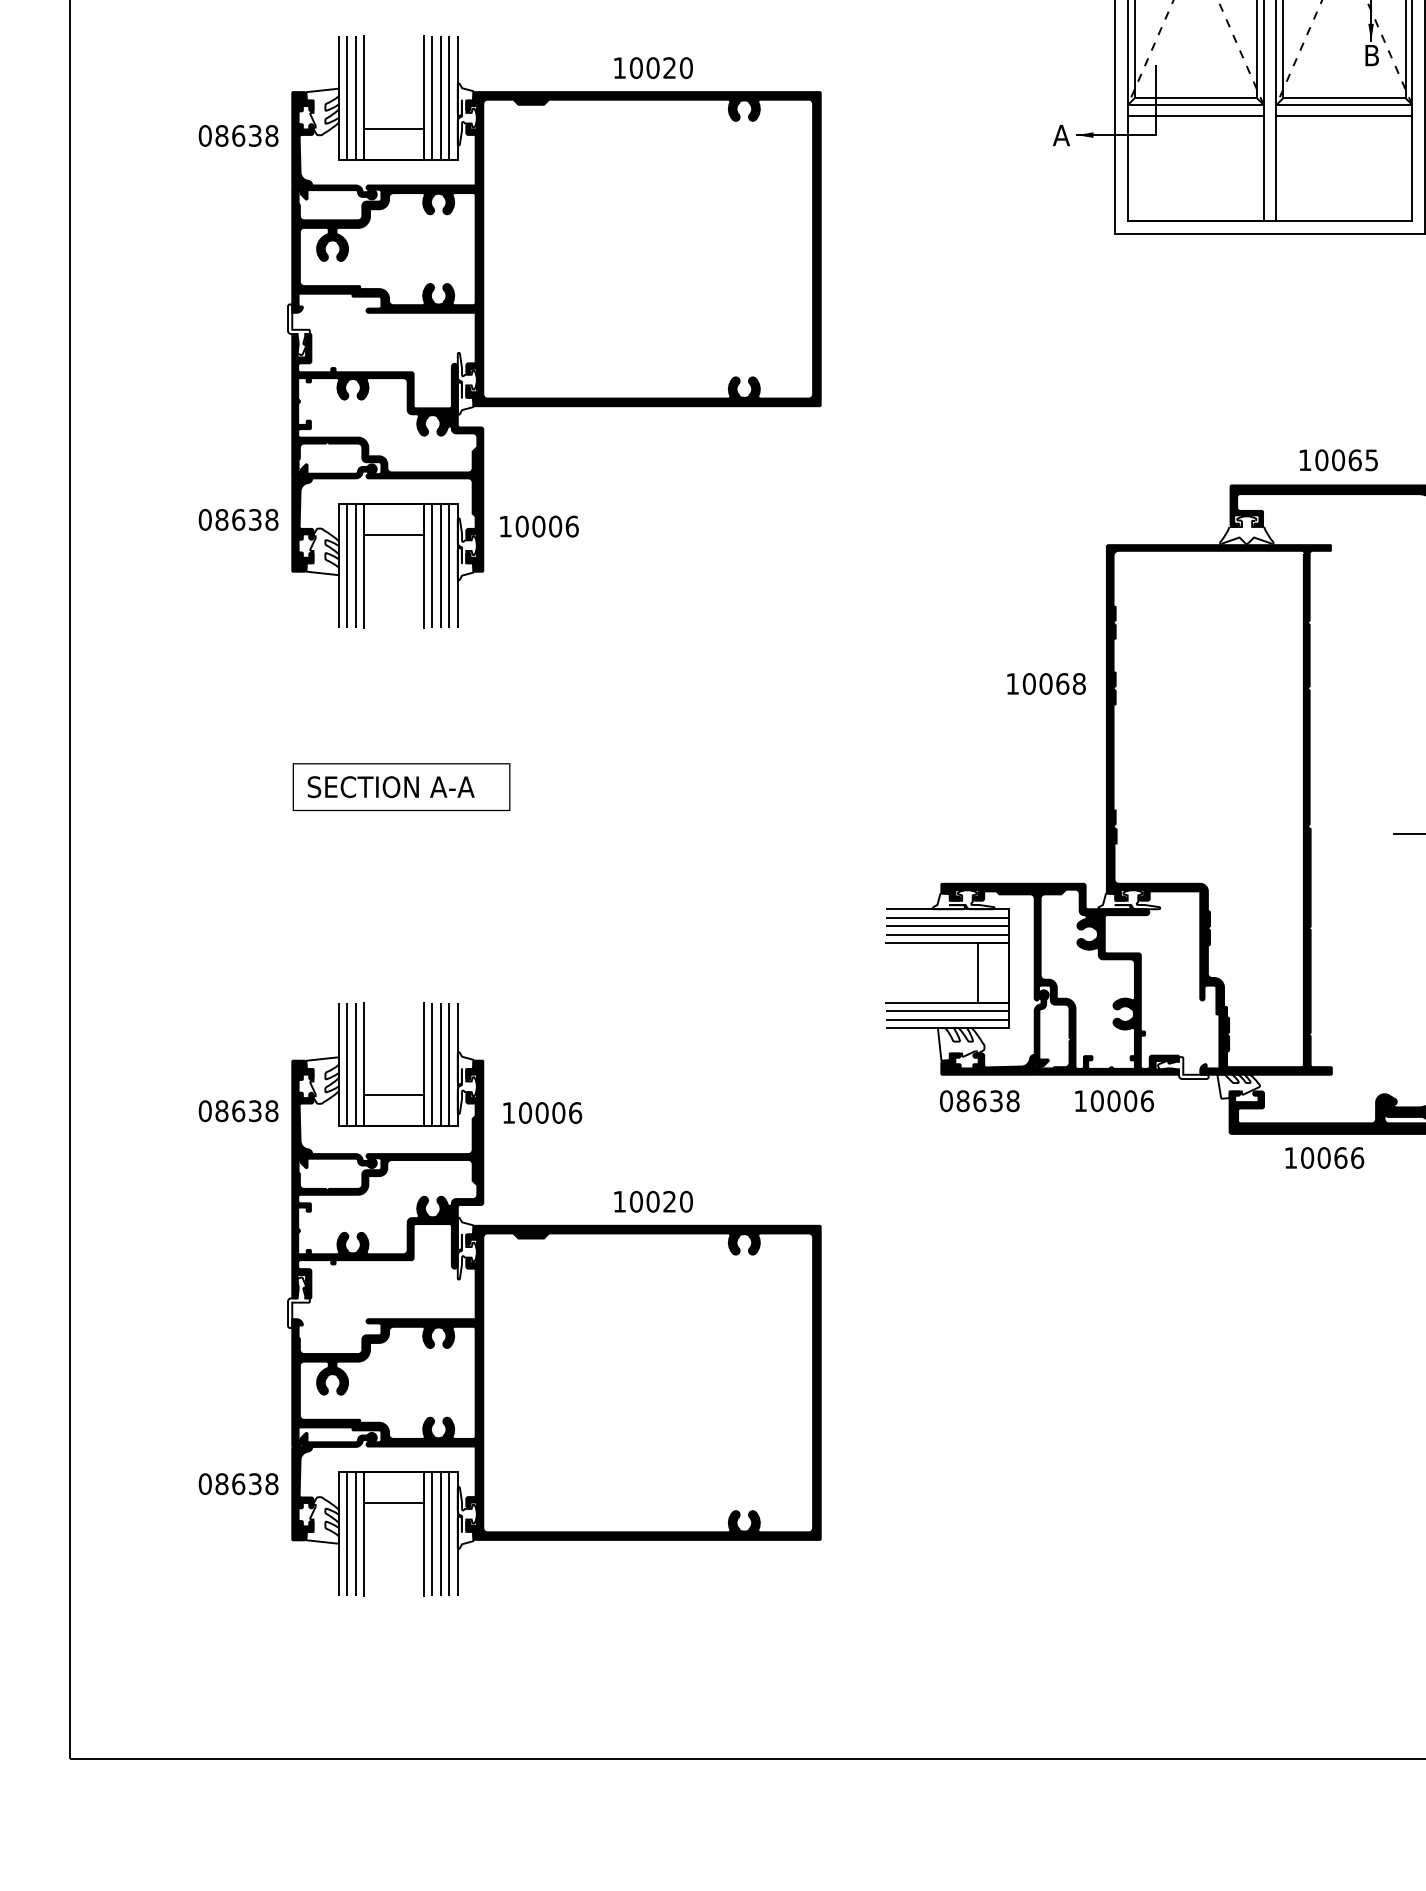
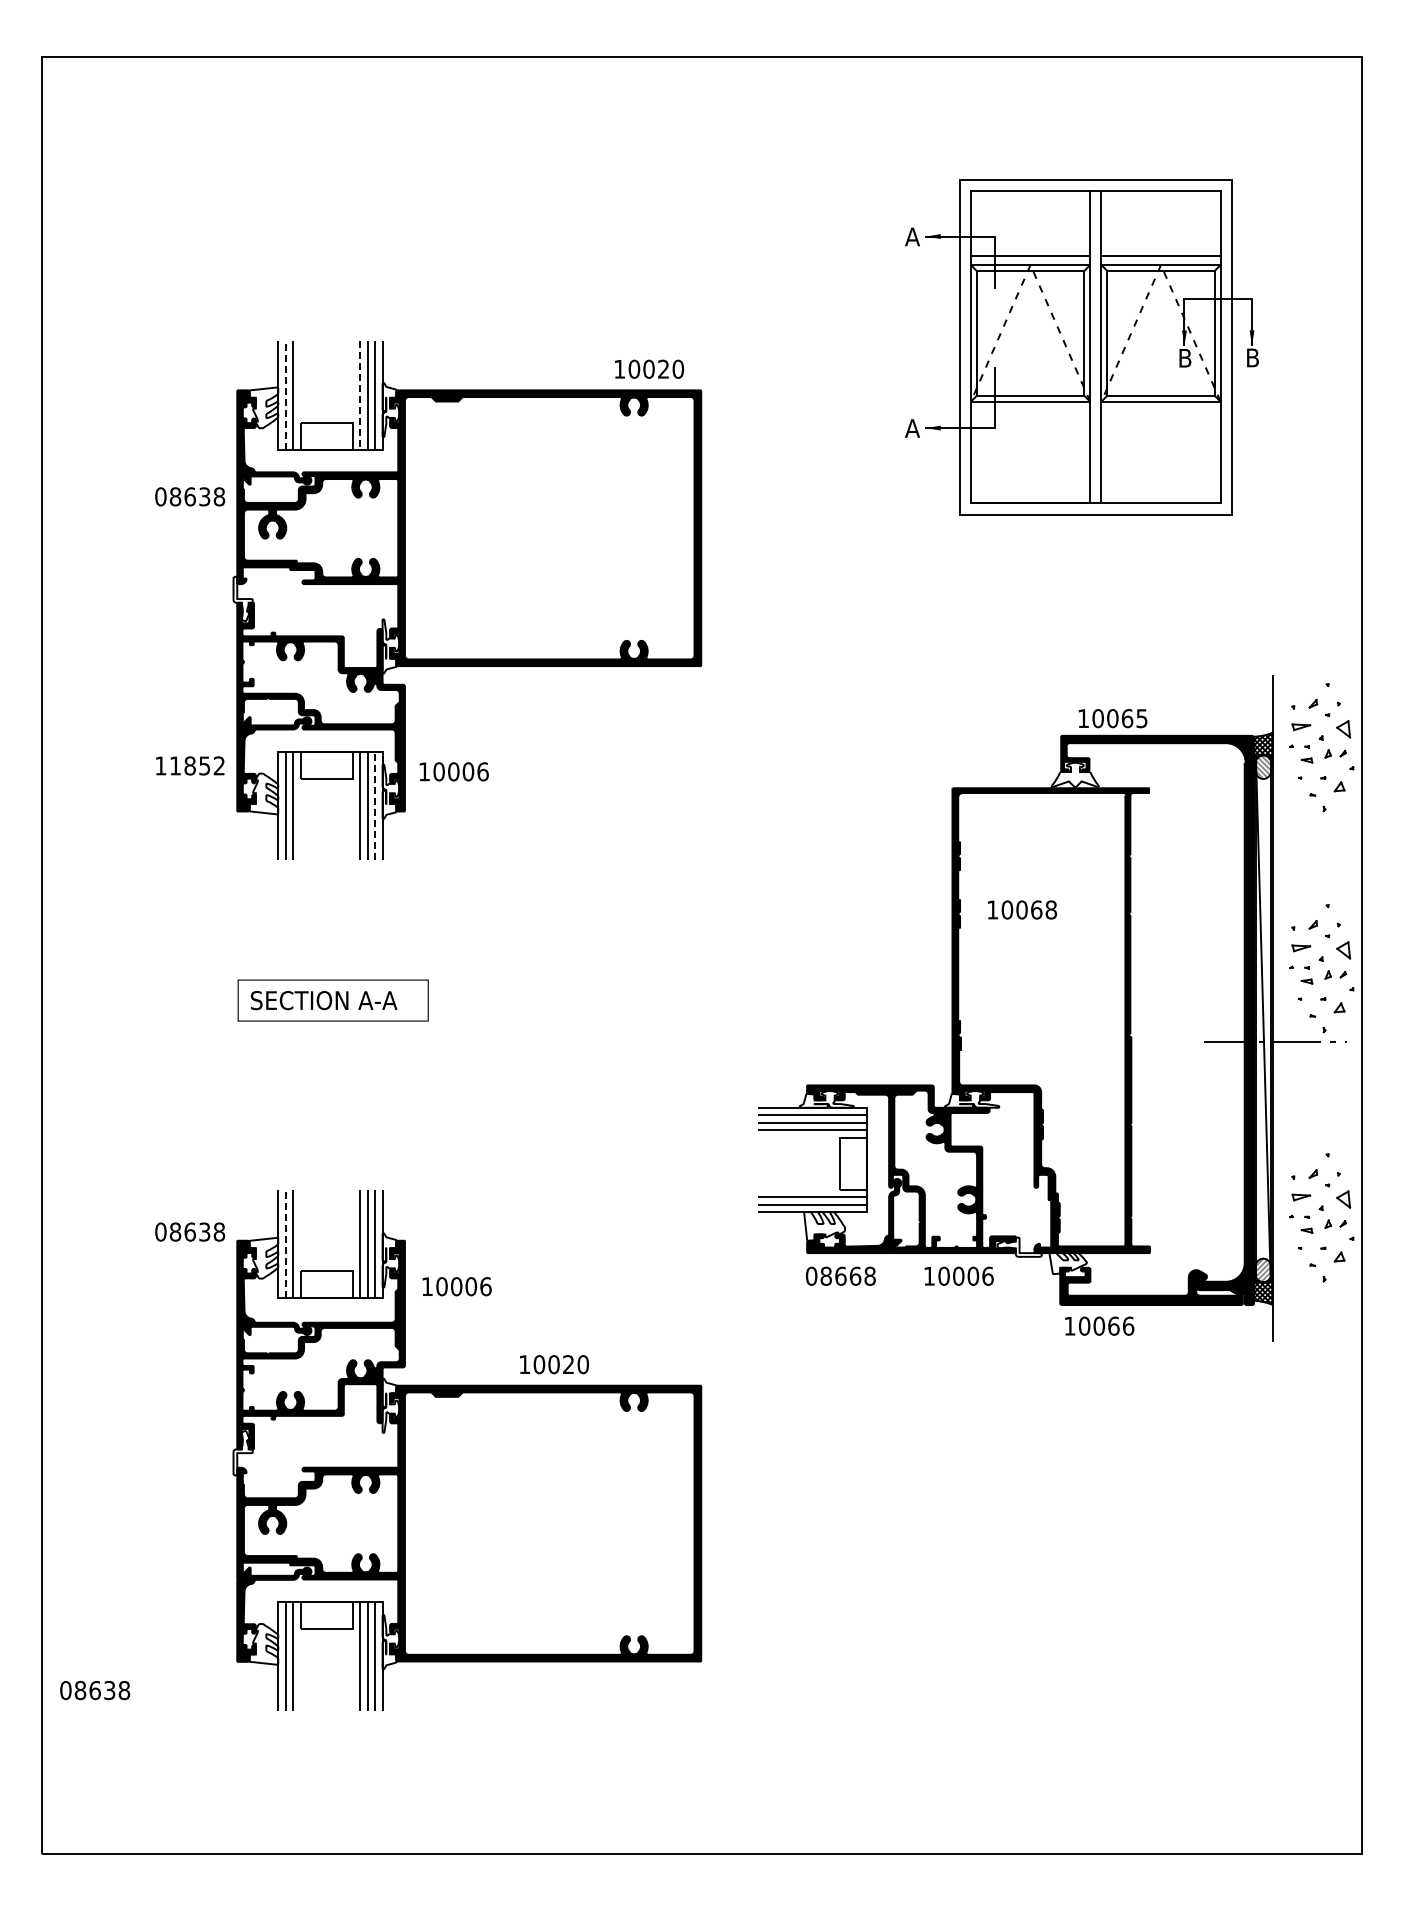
text: (653, 67) -> (649, 368), moved
line: (347, 97) -> (285, 395), solid -> dashed
line: (364, 97) -> (300, 395), removed
line: (423, 97) -> (352, 395), removed
line: (432, 99) -> (360, 396), solid -> dashed
line: (1195, 115) -> (1030, 410), removed
line: (1343, 115) -> (1160, 410), removed
text: (239, 135) -> (190, 496), moved
text: (1338, 460) -> (1112, 718), moved
text: (239, 519) -> (190, 765), 08638 -> 11852
line: (364, 564) -> (300, 805), removed
line: (423, 564) -> (352, 805), removed
line: (449, 564) -> (375, 805), solid -> dashed
text: (1046, 683) -> (1022, 909), moved
line: (947, 943) -> (812, 1137), removed
line: (947, 1002) -> (812, 1189), removed
line: (347, 1063) -> (285, 1243), solid -> dashed
line: (364, 1063) -> (300, 1243), removed
line: (423, 1063) -> (352, 1243), removed
text: (996, 1100) -> (855, 1275), 08638 -> 08668
text: (239, 1110) -> (190, 1231), moved
text: (1324, 1157) -> (1099, 1325), moved
text: (239, 1484) -> (95, 1690), moved
line: (364, 1534) -> (300, 1656), removed
line: (423, 1534) -> (352, 1656), removed

